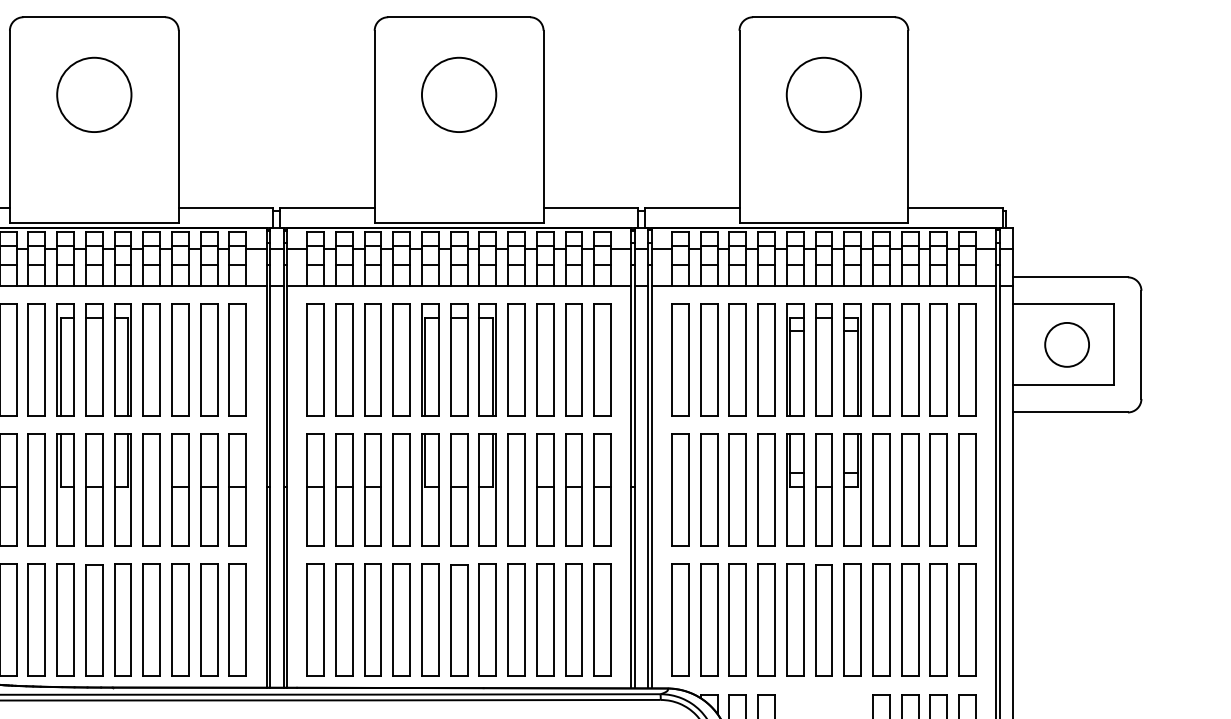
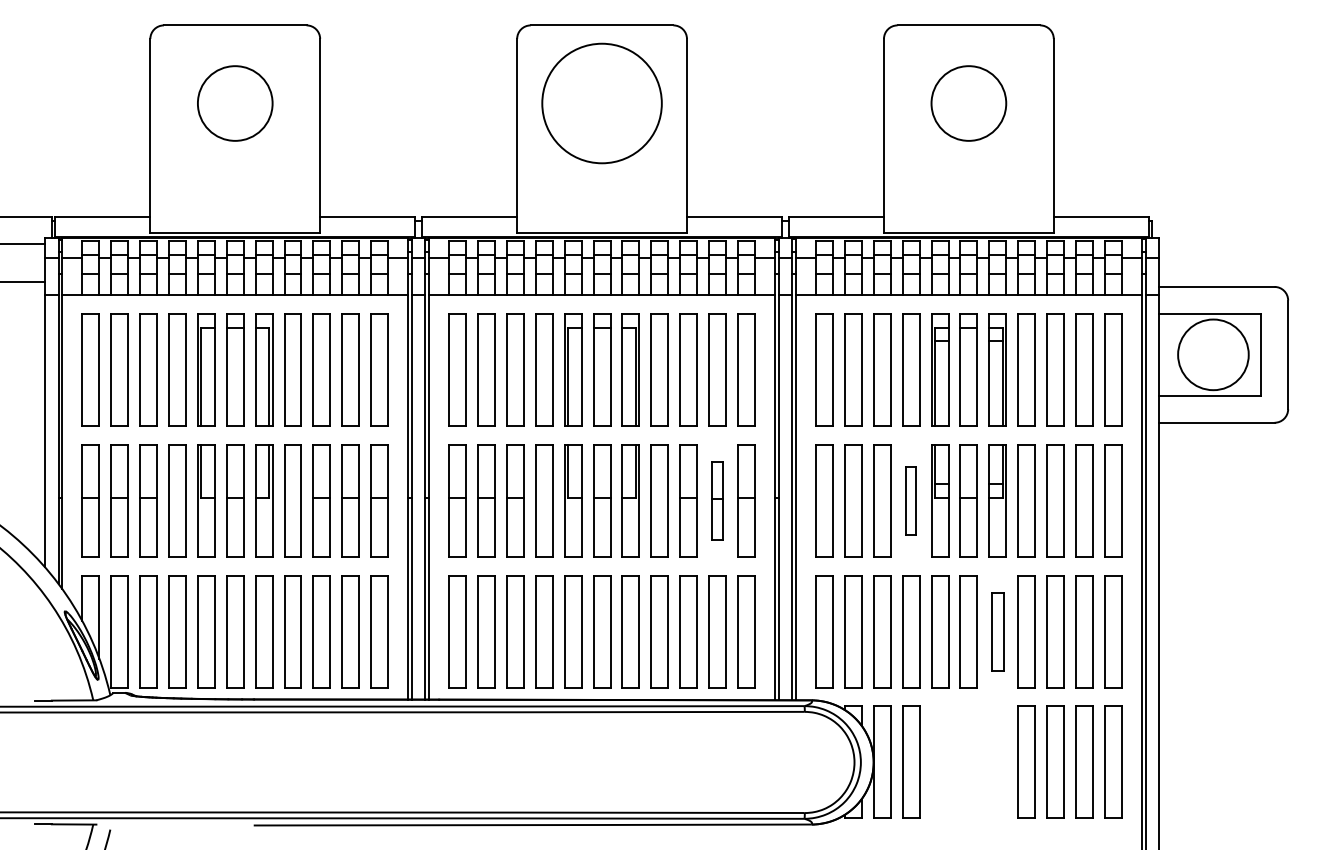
circle: (458, 94) -> (601, 103), size x1.6
circle: (1067, 344) -> (1213, 354), size x1.6
part: (573, 489) -> (717, 500), size x0.7
part: (766, 489) -> (911, 500), size x0.6
part: (852, 620) -> (997, 631), size x0.7

